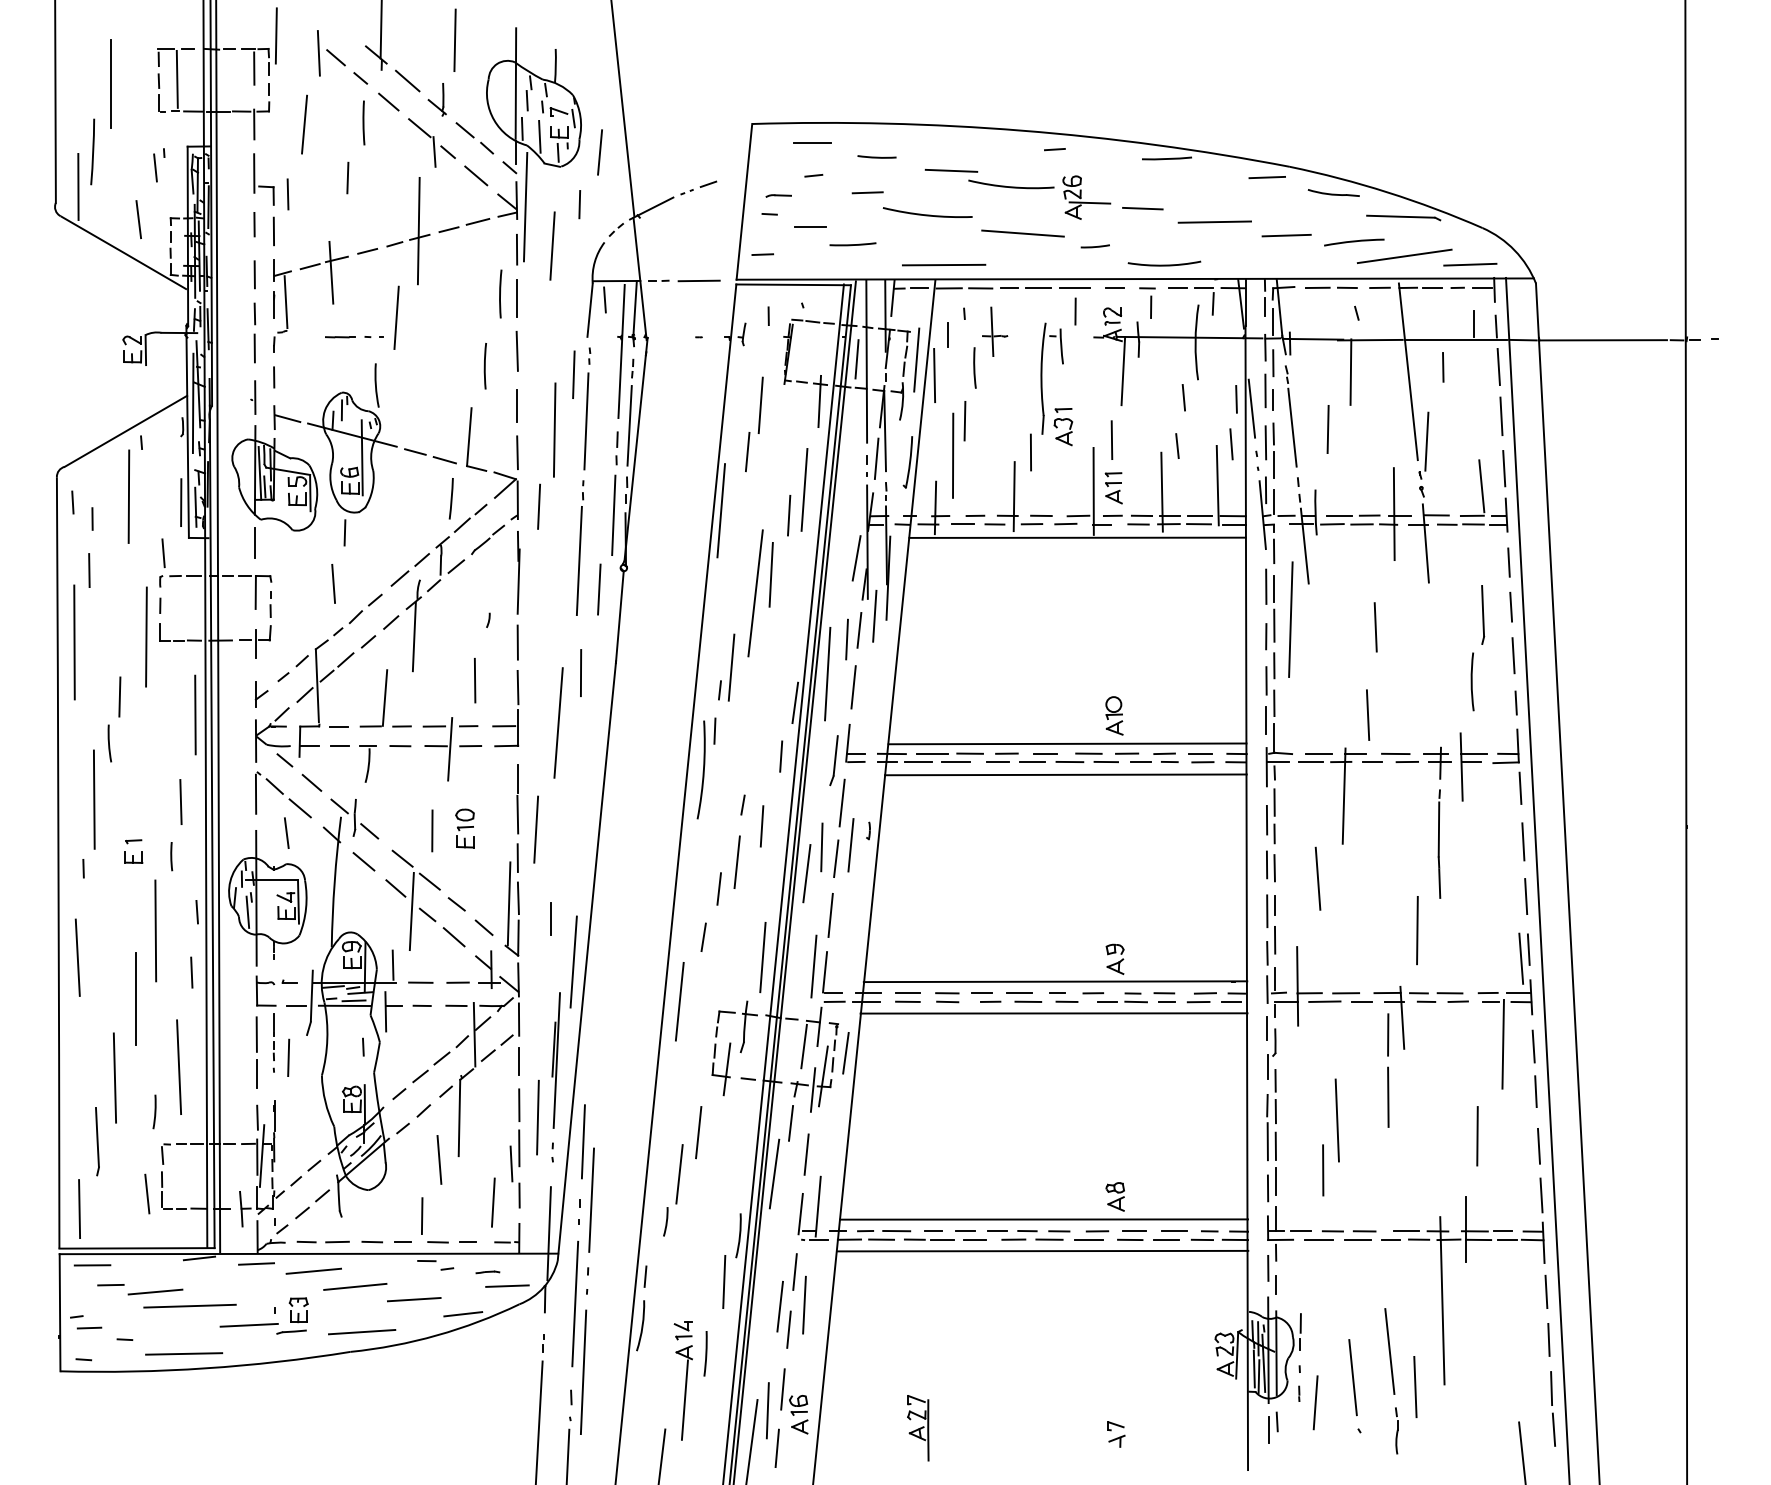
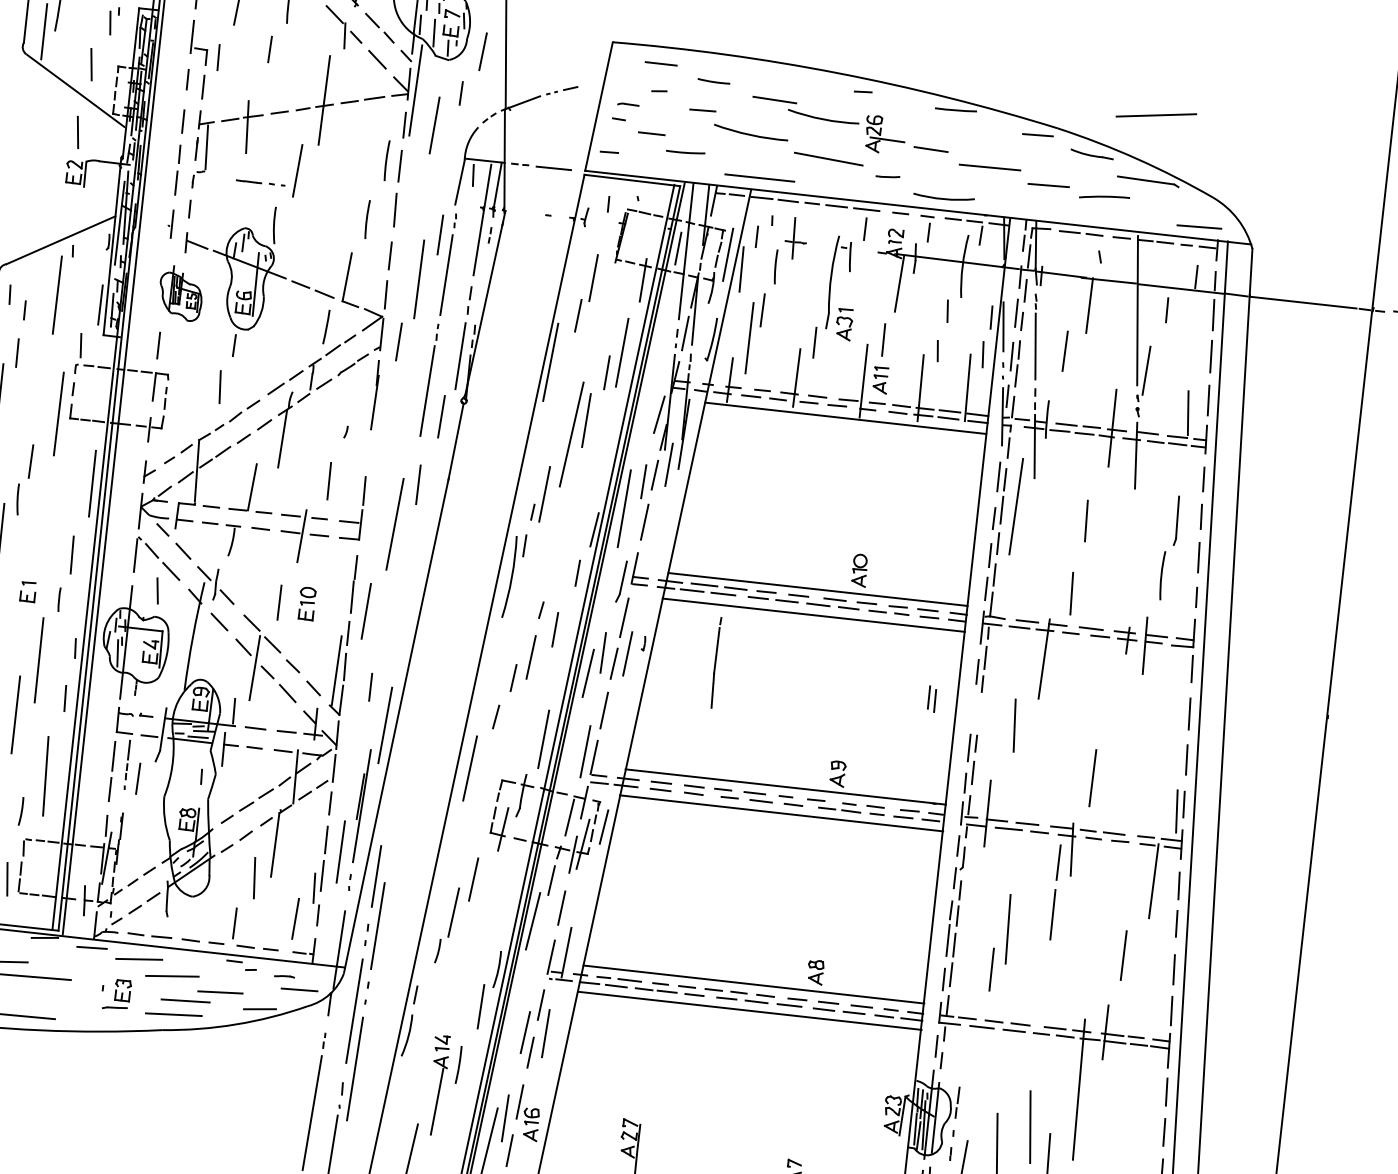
line: (1404, 255) -> (1156, 114), moved
line: (131, 301) -> (77, 132), added
line: (629, 425) -> (482, 282), removed
part: (274, 478) -> (180, 293), size x0.6
line: (517, 642) -> (368, 453), removed
part: (1439, 843) -> (716, 662), moved
part: (1270, 866) -> (931, 699), moved
line: (248, 1325) -> (185, 1001), moved

